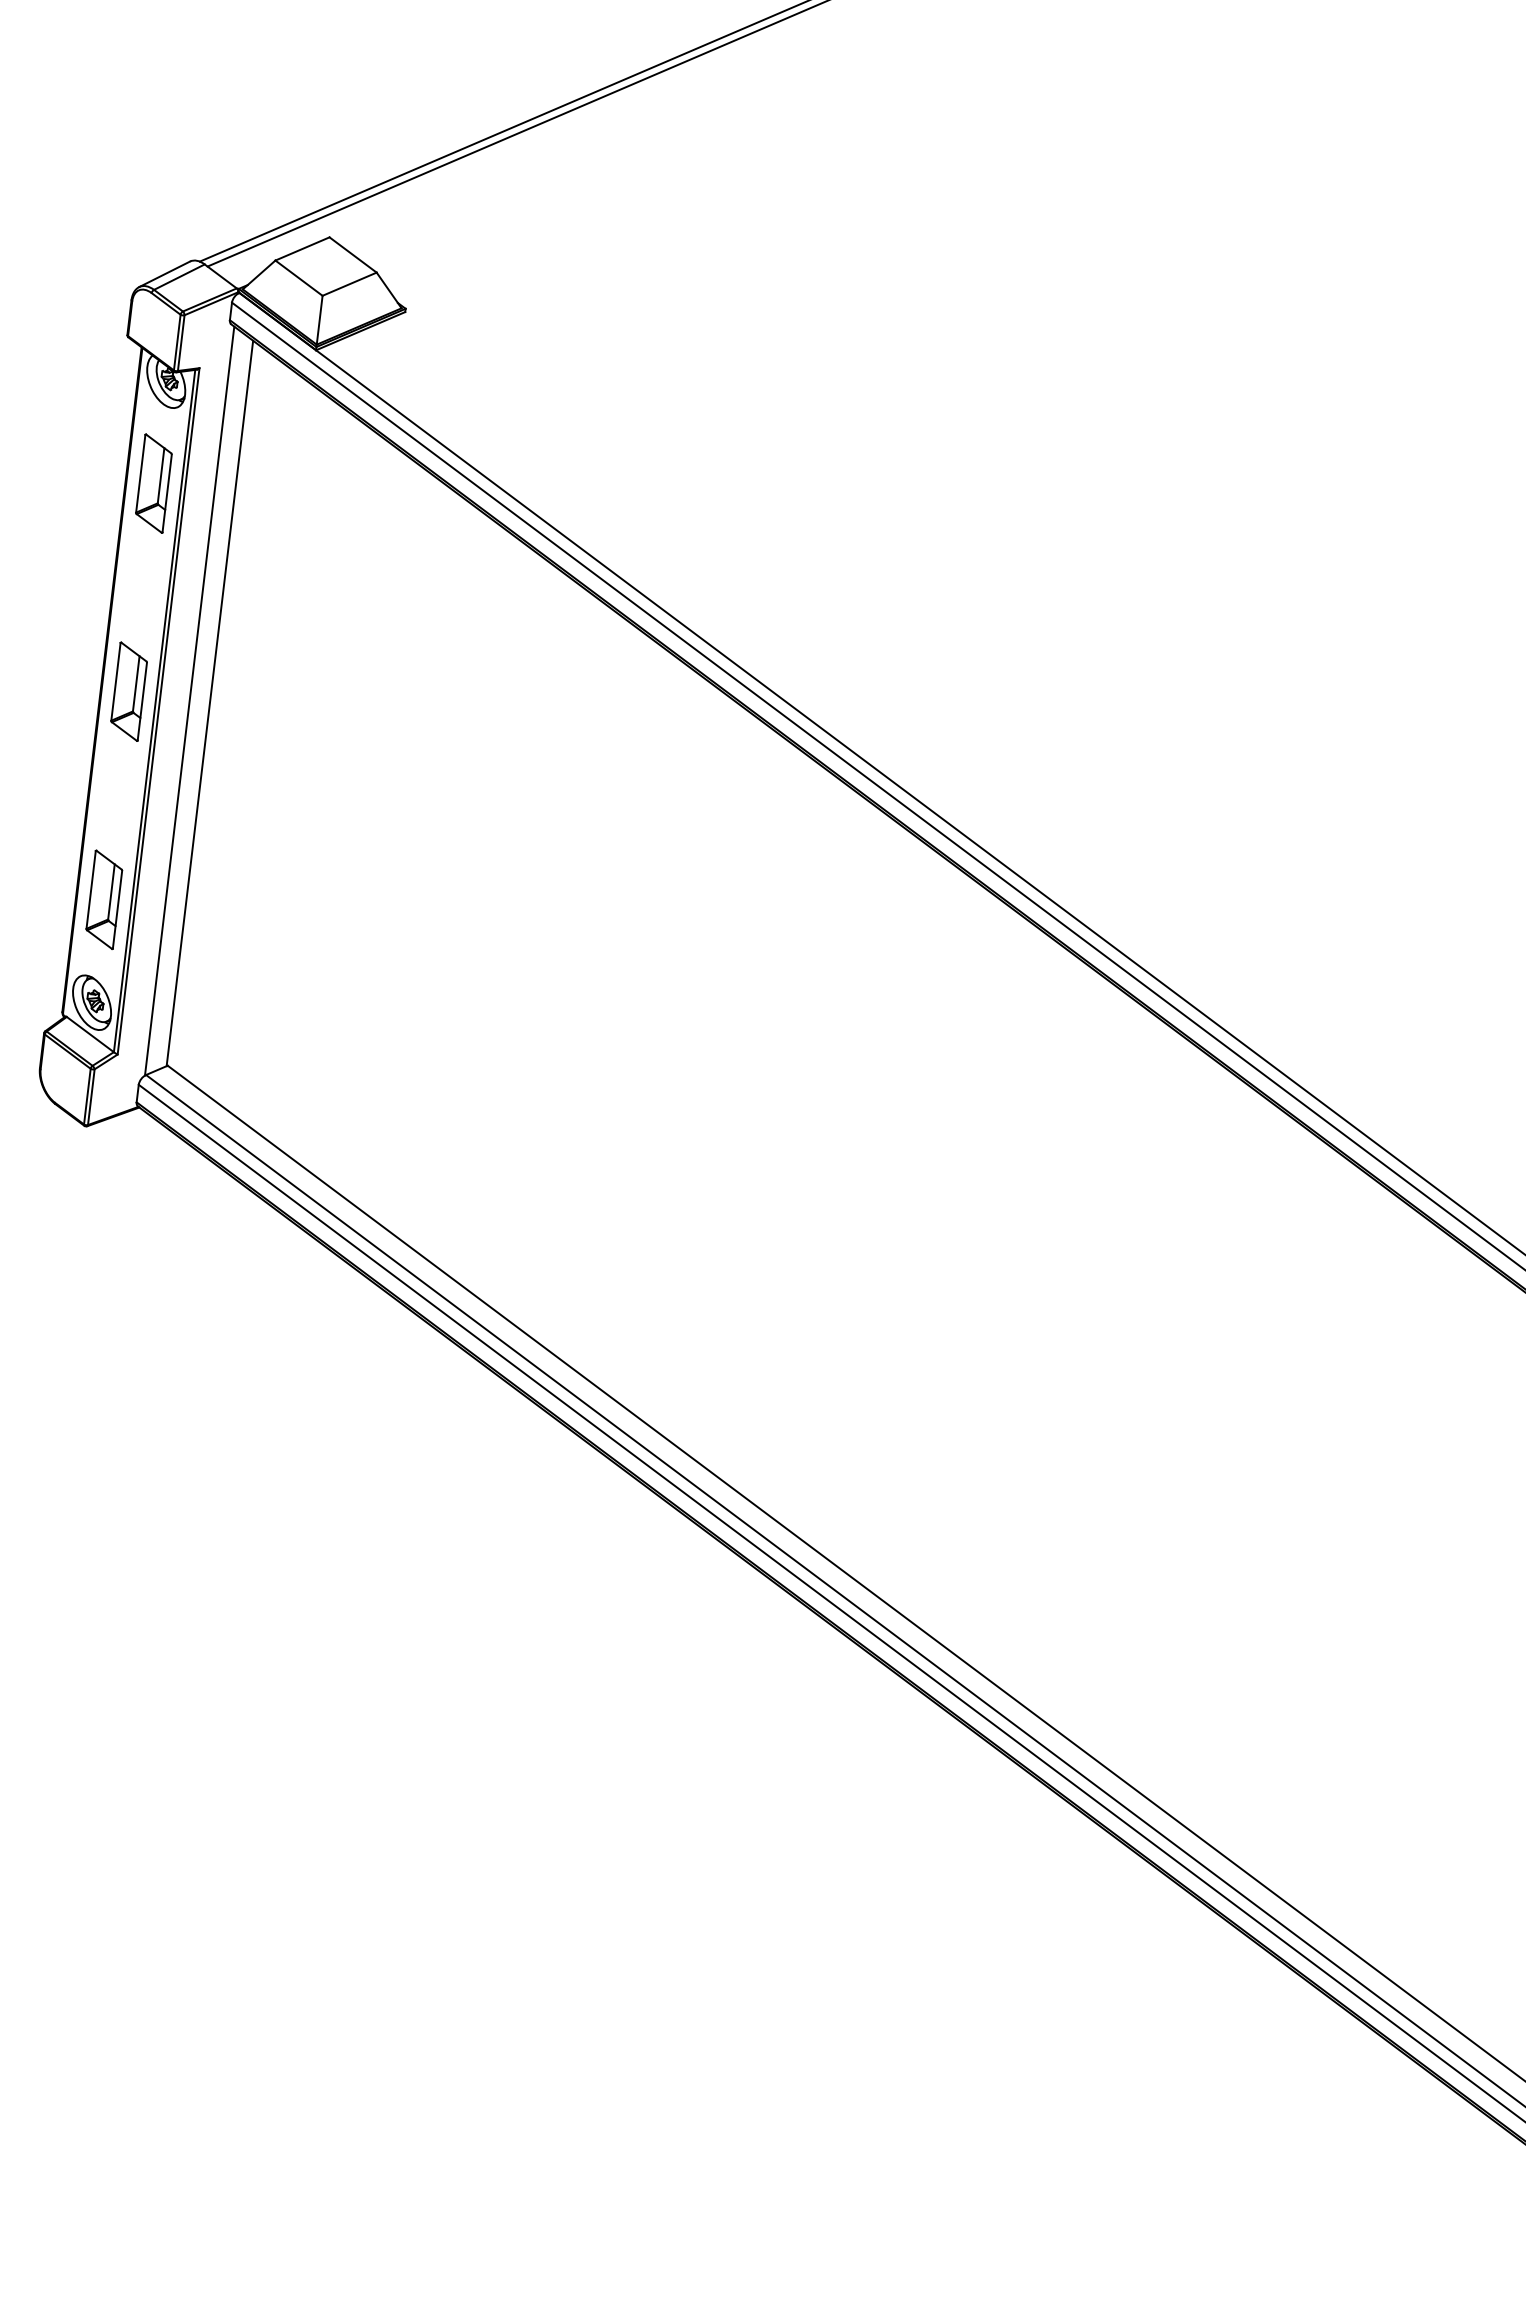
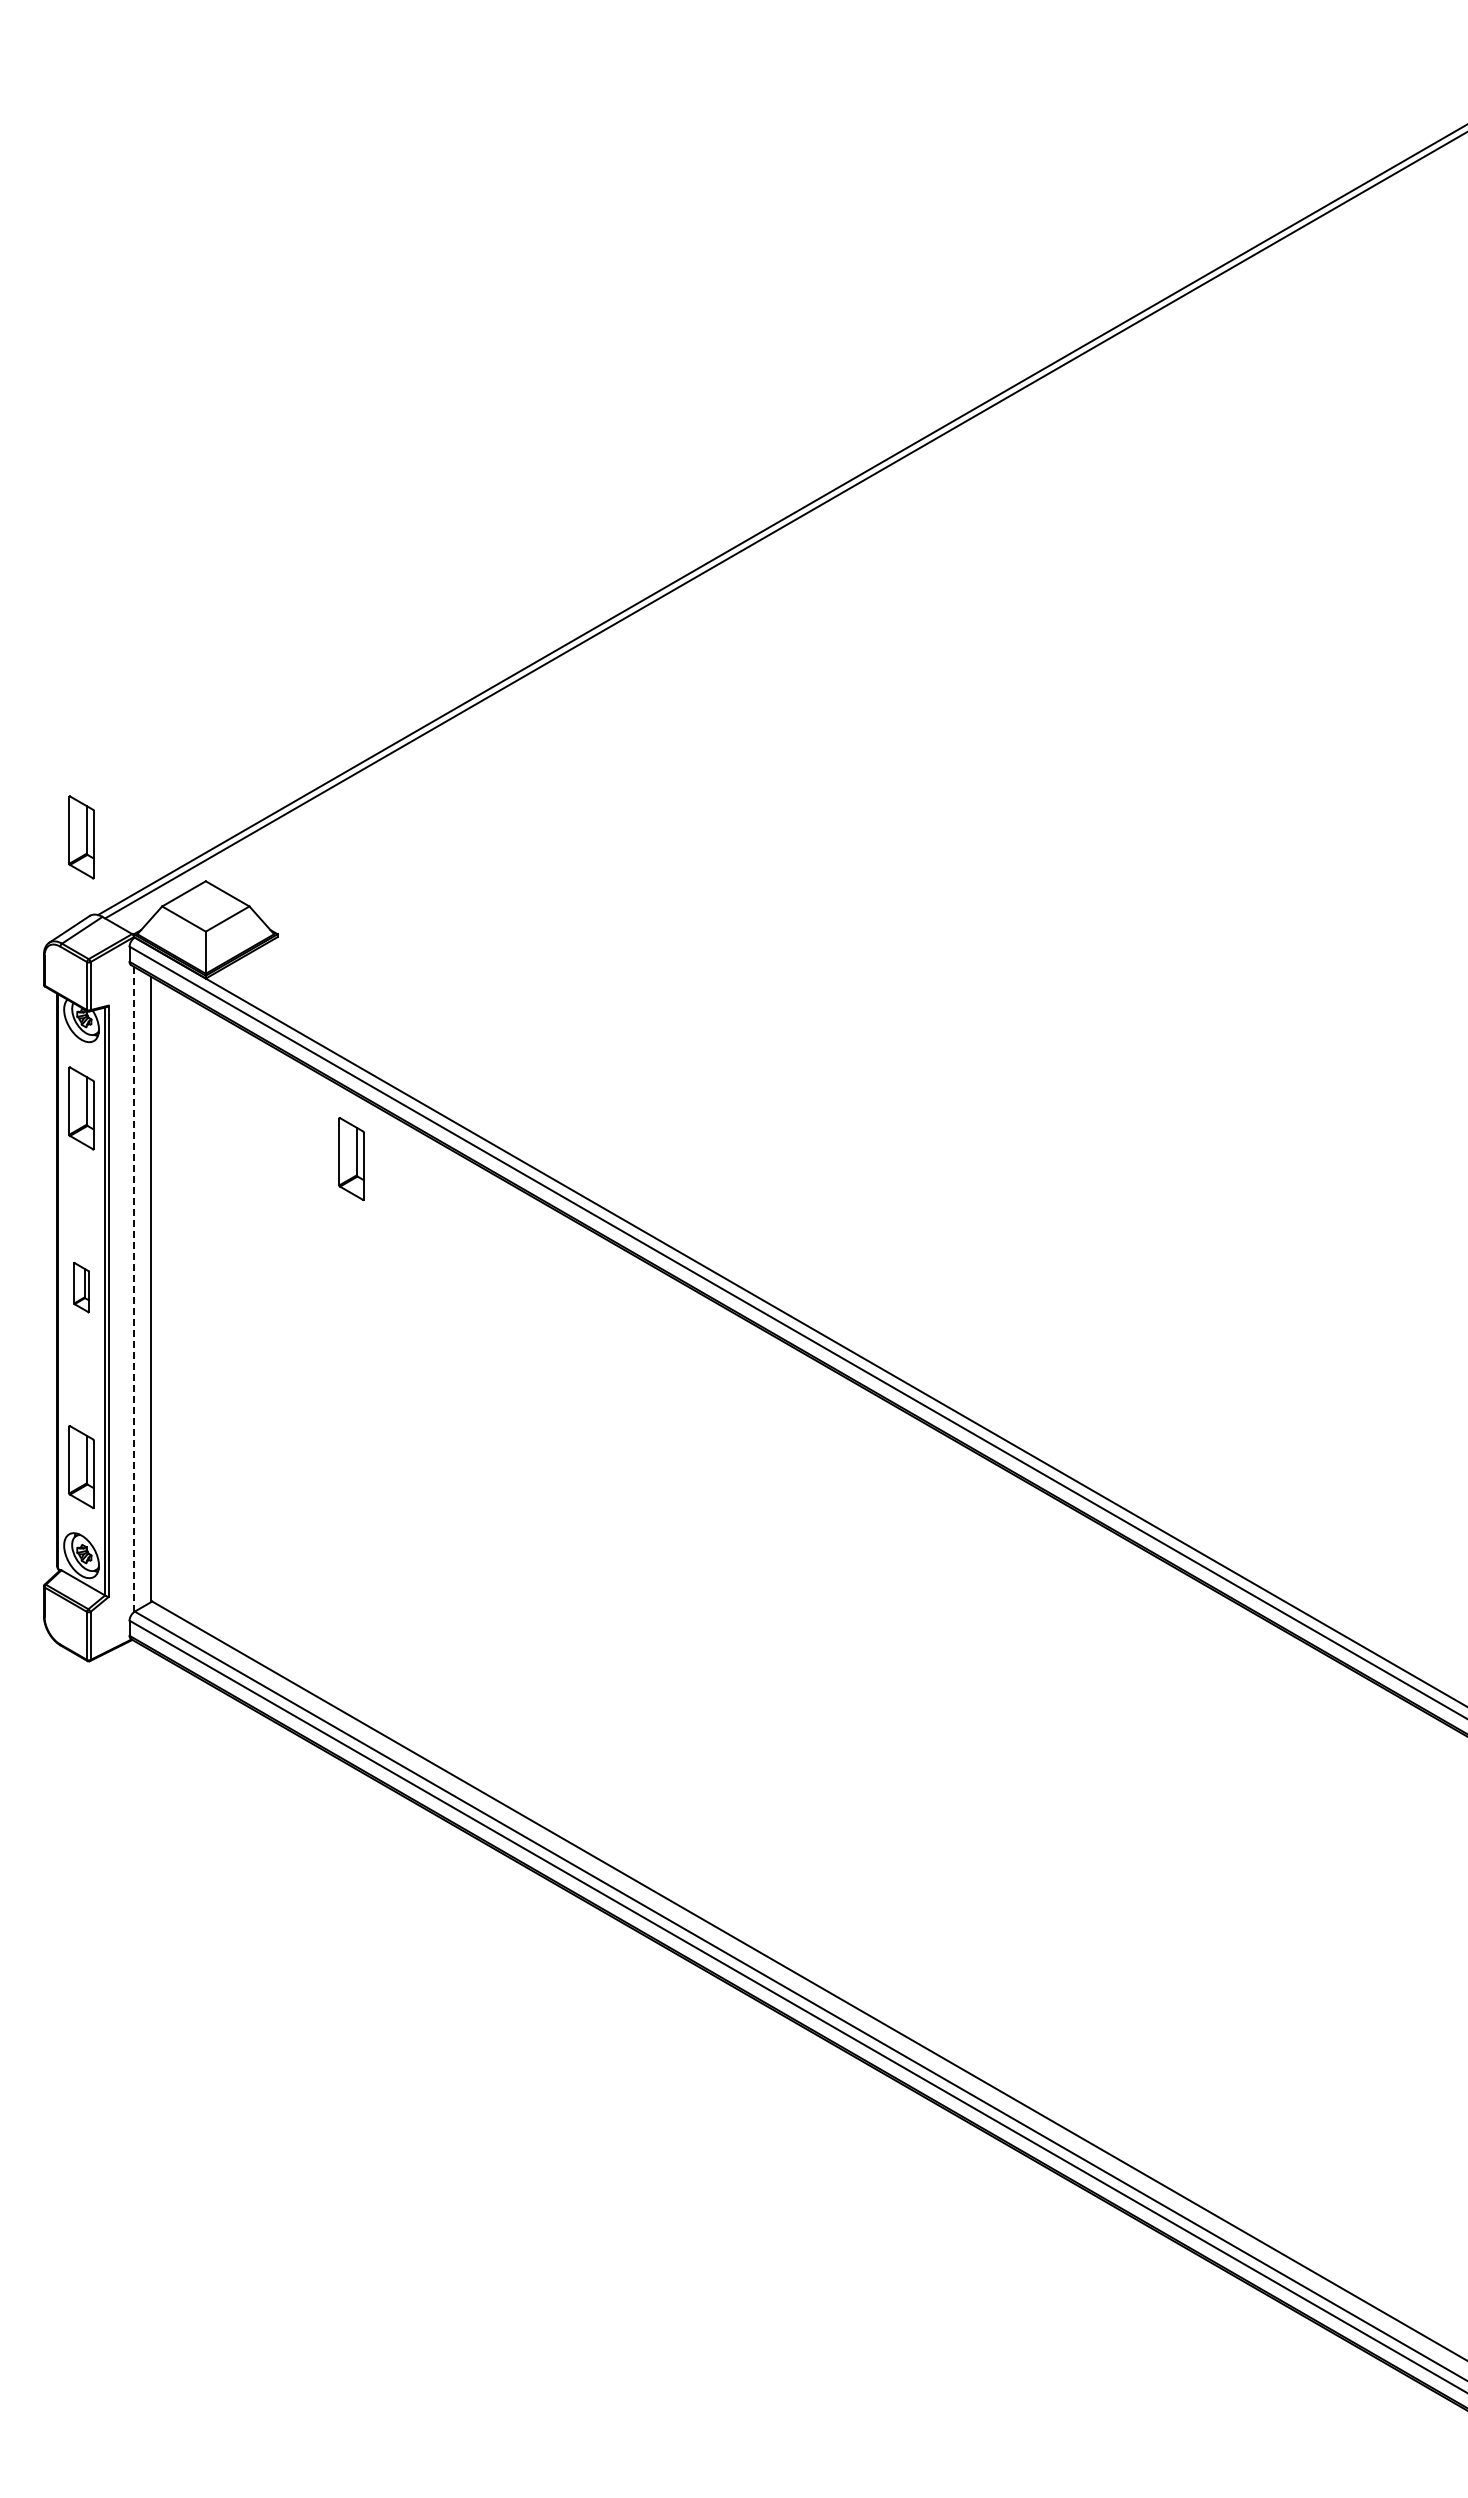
part: (191, 169) -> (81, 837), added
part: (460, 579) -> (351, 1158), added
part: (129, 691) -> (81, 1287), size x0.6
line: (189, 701) -> (133, 1289), solid -> dashed

